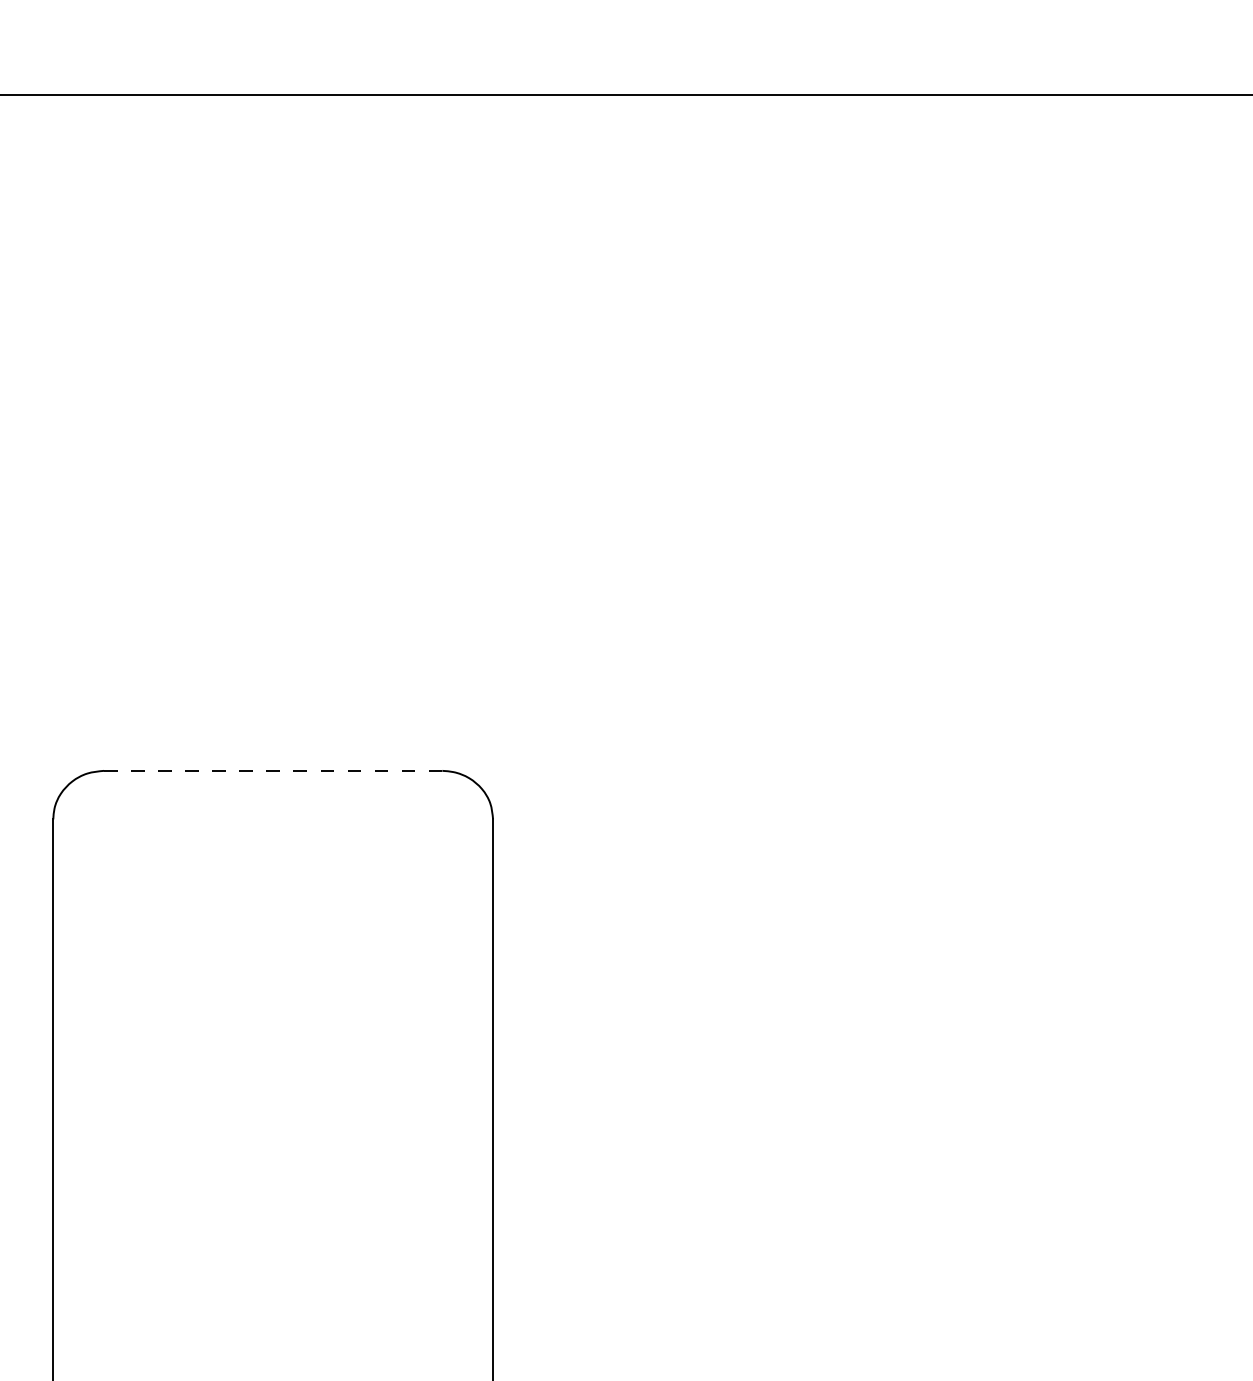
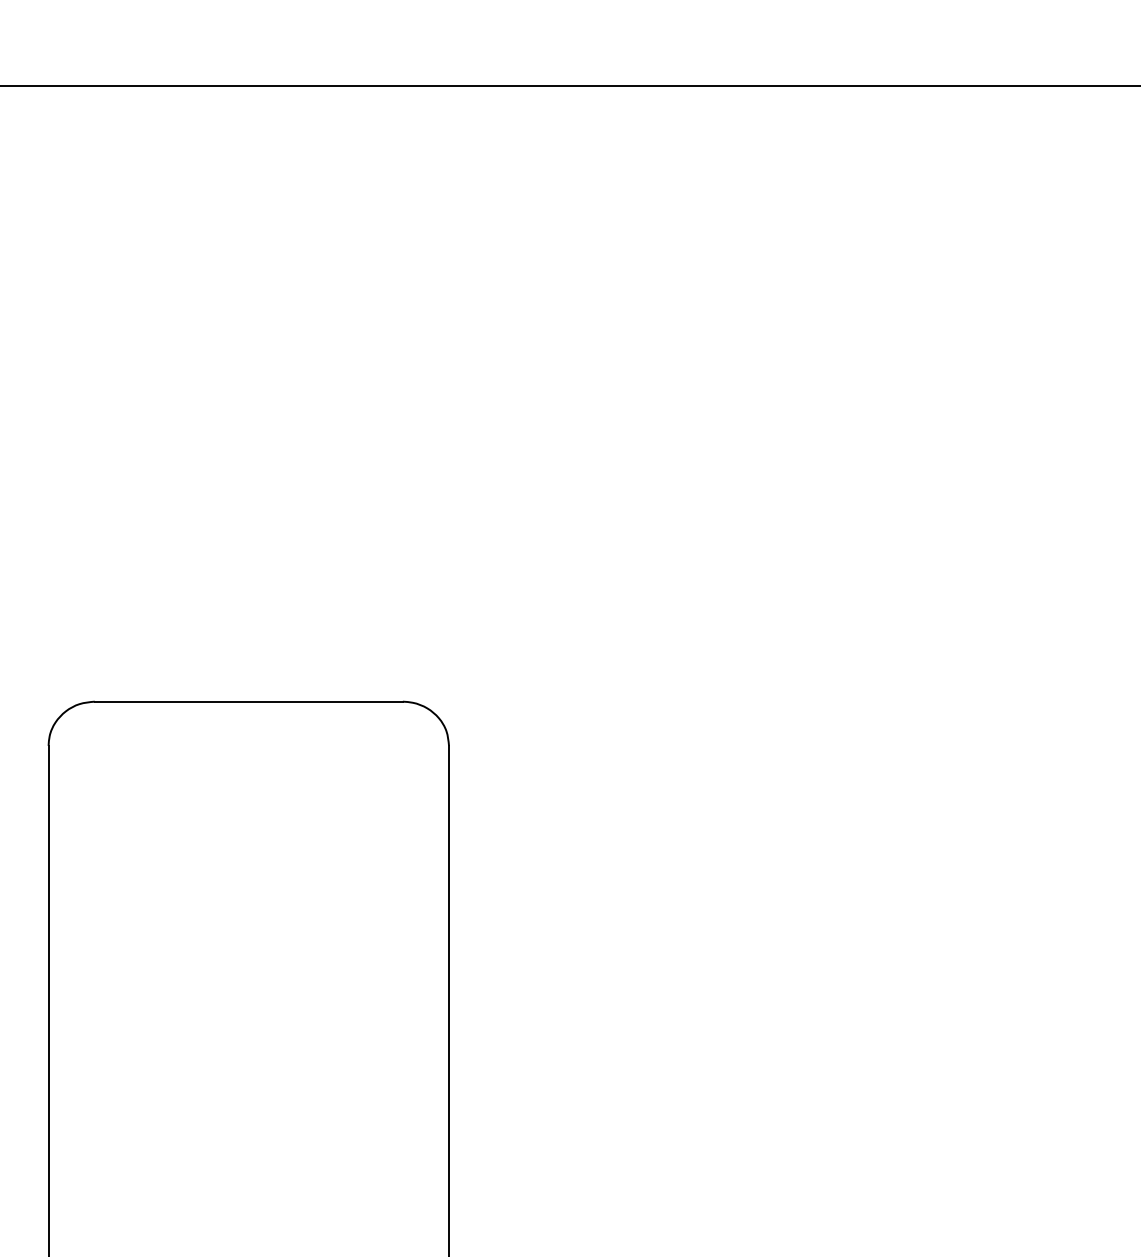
line: (272, 770) -> (248, 701), dashed -> solid

